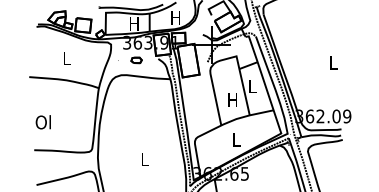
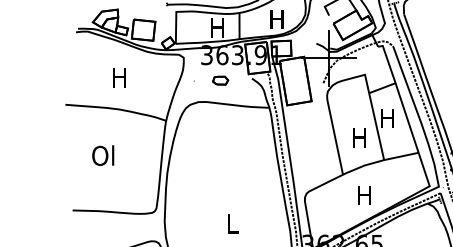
text: (66, 58) -> (119, 77), L -> H
text: (252, 86) -> (388, 118), L -> H
text: (42, 122) -> (101, 155), moved
text: (235, 139) -> (363, 194), L -> H

